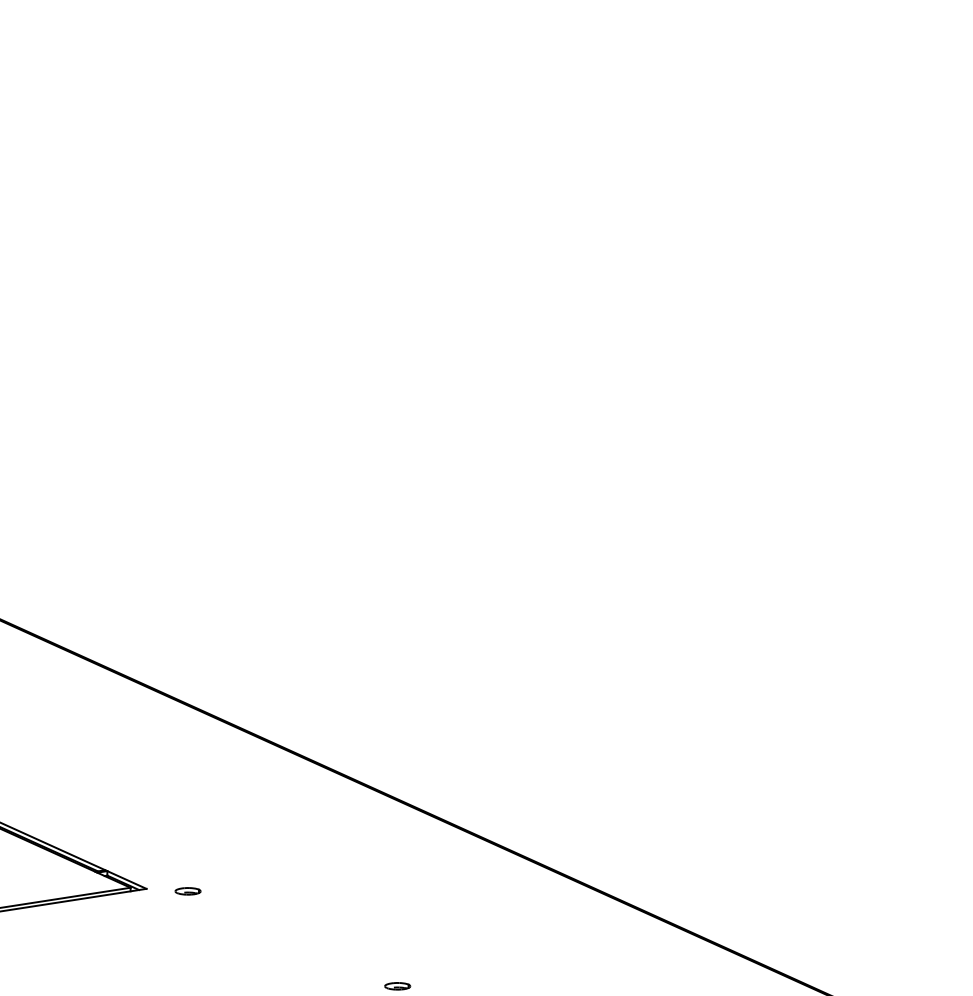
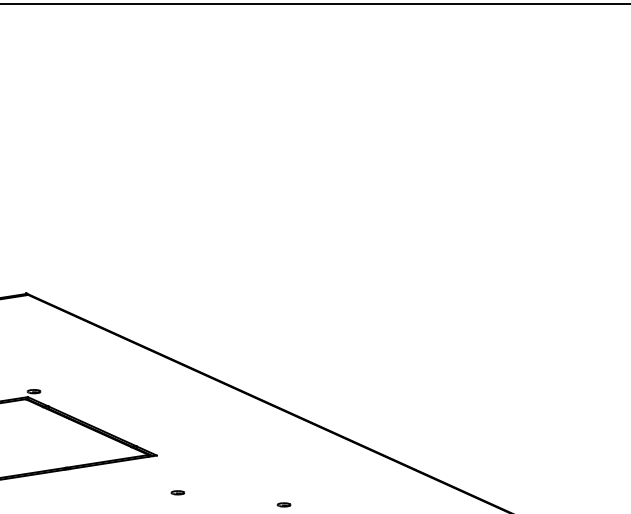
part: (187, 890) -> (177, 492), moved

